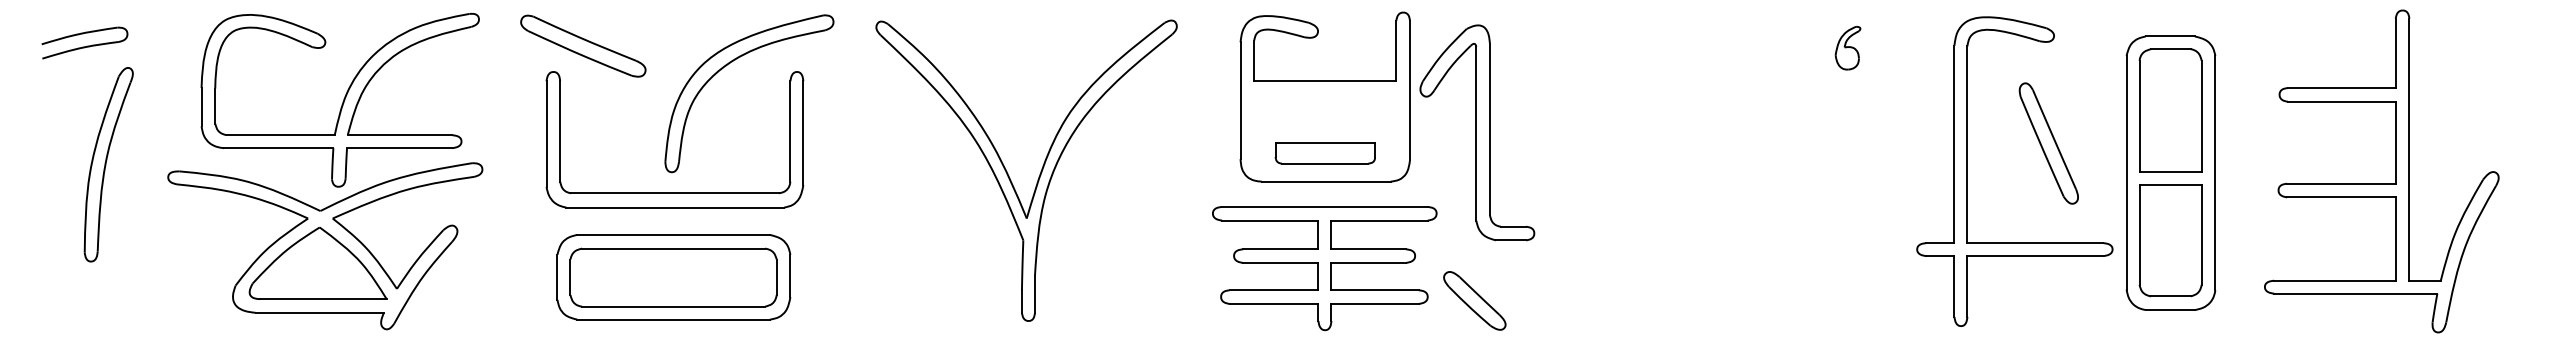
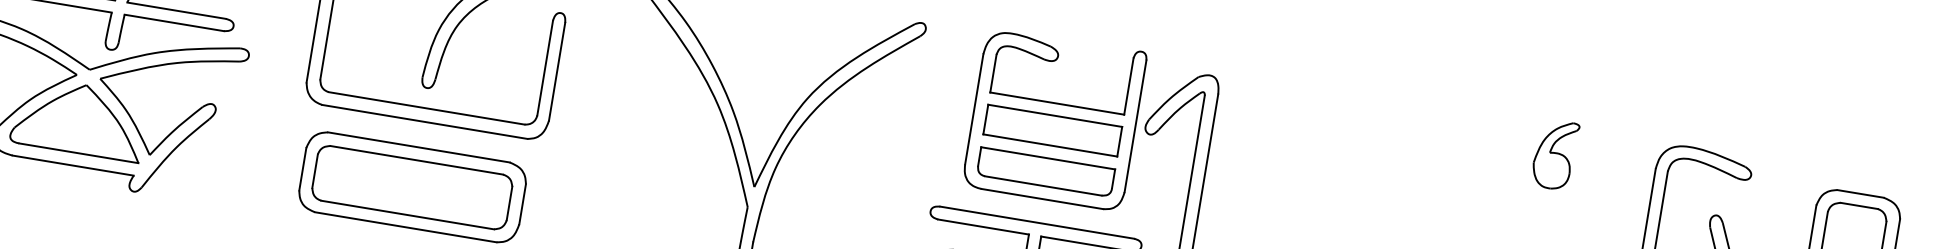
part: (1847, 47) -> (1554, 153), size x1.67
part: (1324, 109) -> (1052, 130), added
part: (1325, 153) -> (1046, 172), size x1.43

